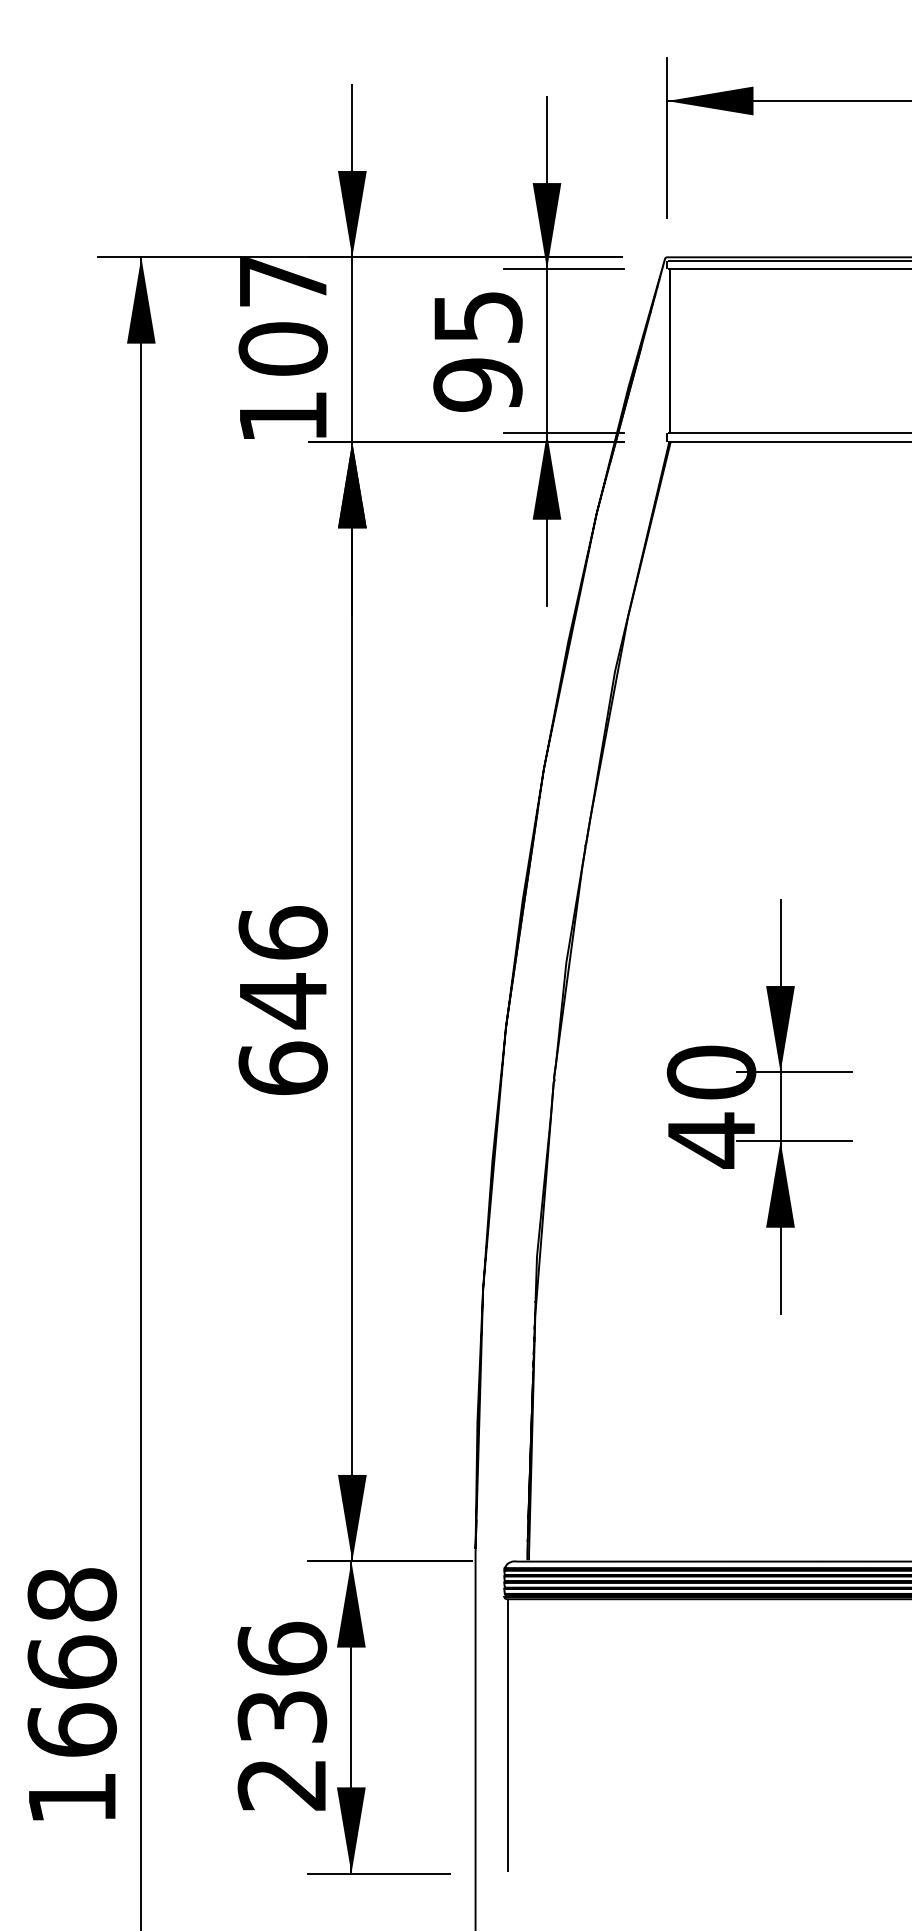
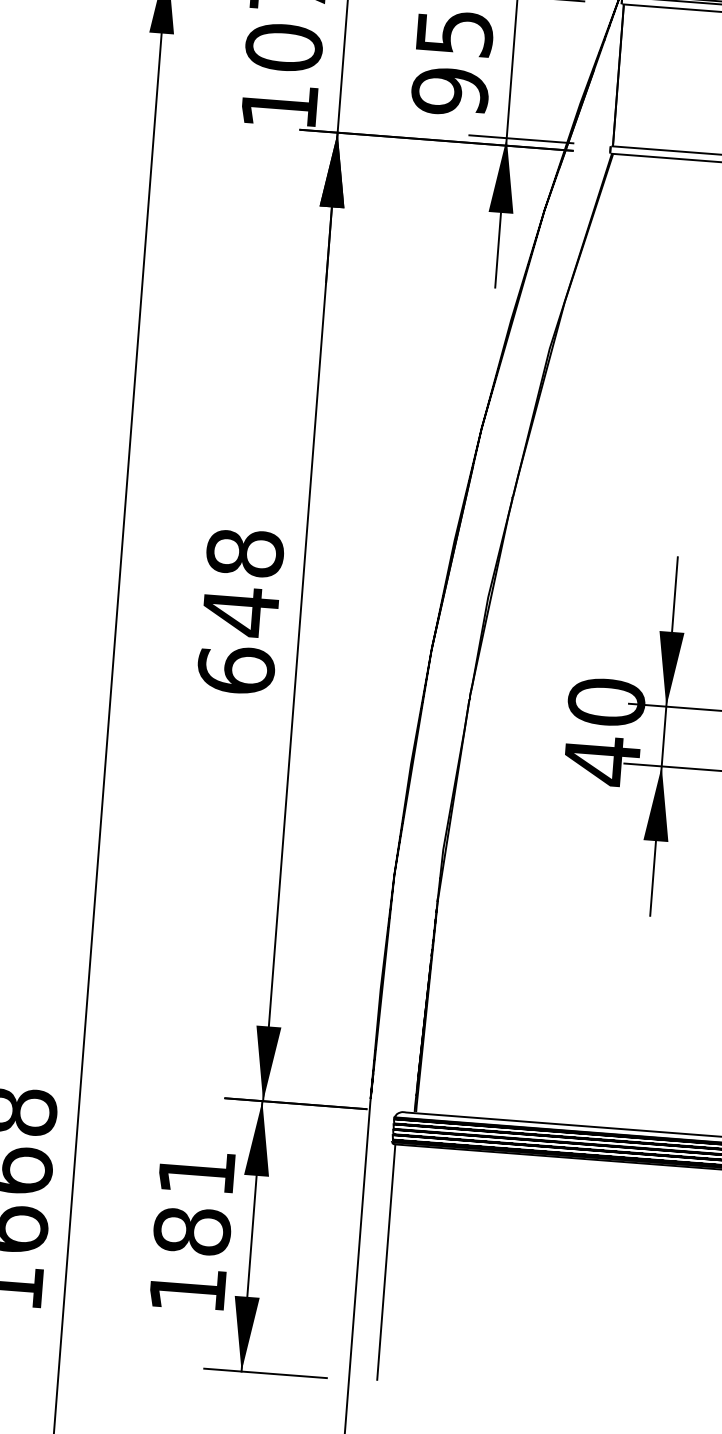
text: (282, 932) -> (244, 552), 646 -> 648
text: (282, 1715) -> (192, 1230), 236 -> 181

